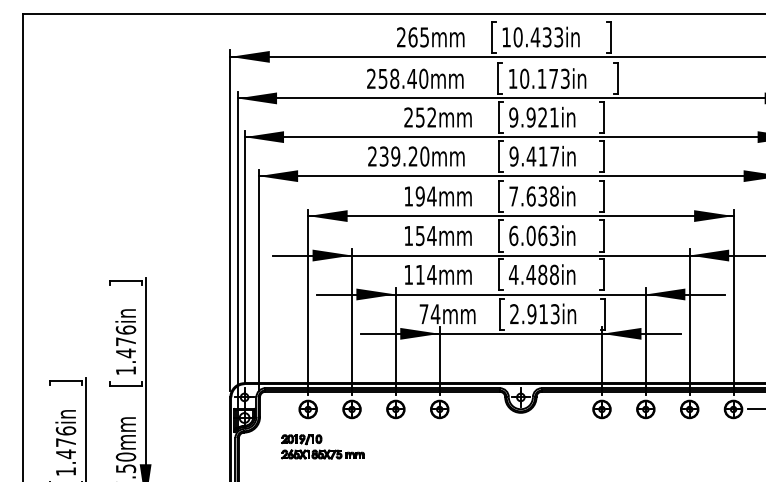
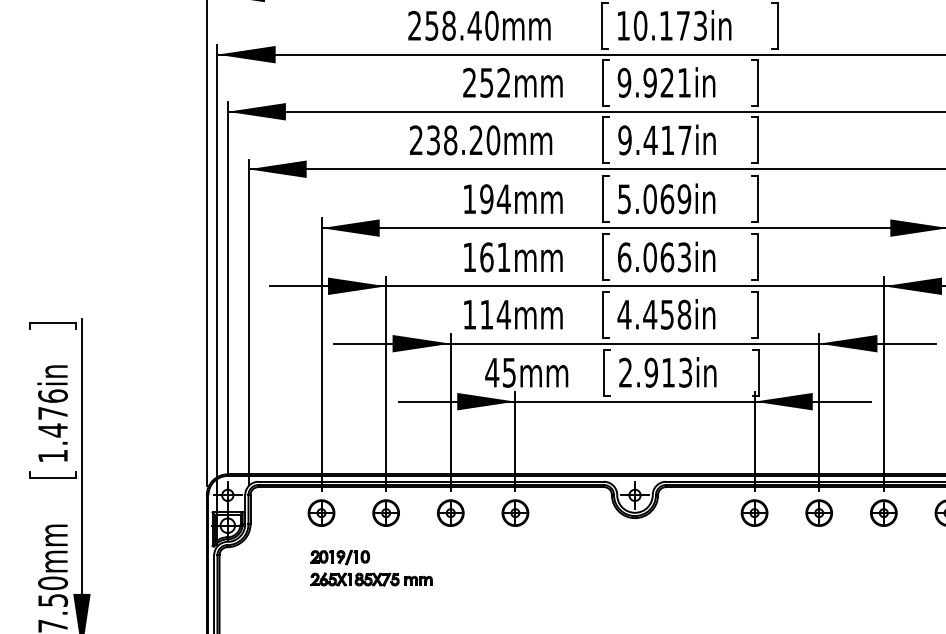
text: (395, 156) -> (450, 140), 239.20mm -> 238.20mm
text: (533, 196) -> (653, 199), 7.638in -> 5.069in
text: (425, 235) -> (494, 256), 154mm -> 161mm
text: (542, 274) -> (666, 314), 4.488in -> 4.458in
text: (429, 314) -> (500, 373), 74mm -> 45mm
part: (322, 446) -> (370, 567), moved

